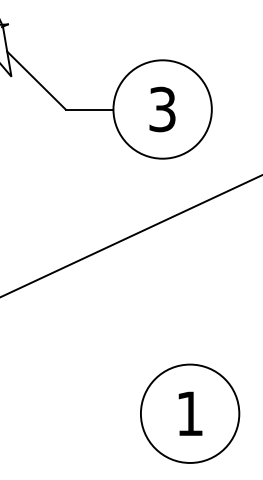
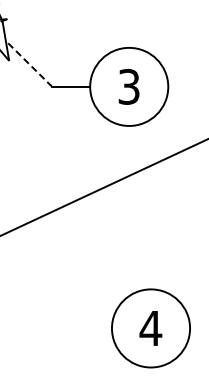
line: (37, 80) -> (29, 63), solid -> dashed
text: (189, 413) -> (150, 328), 1 -> 4

